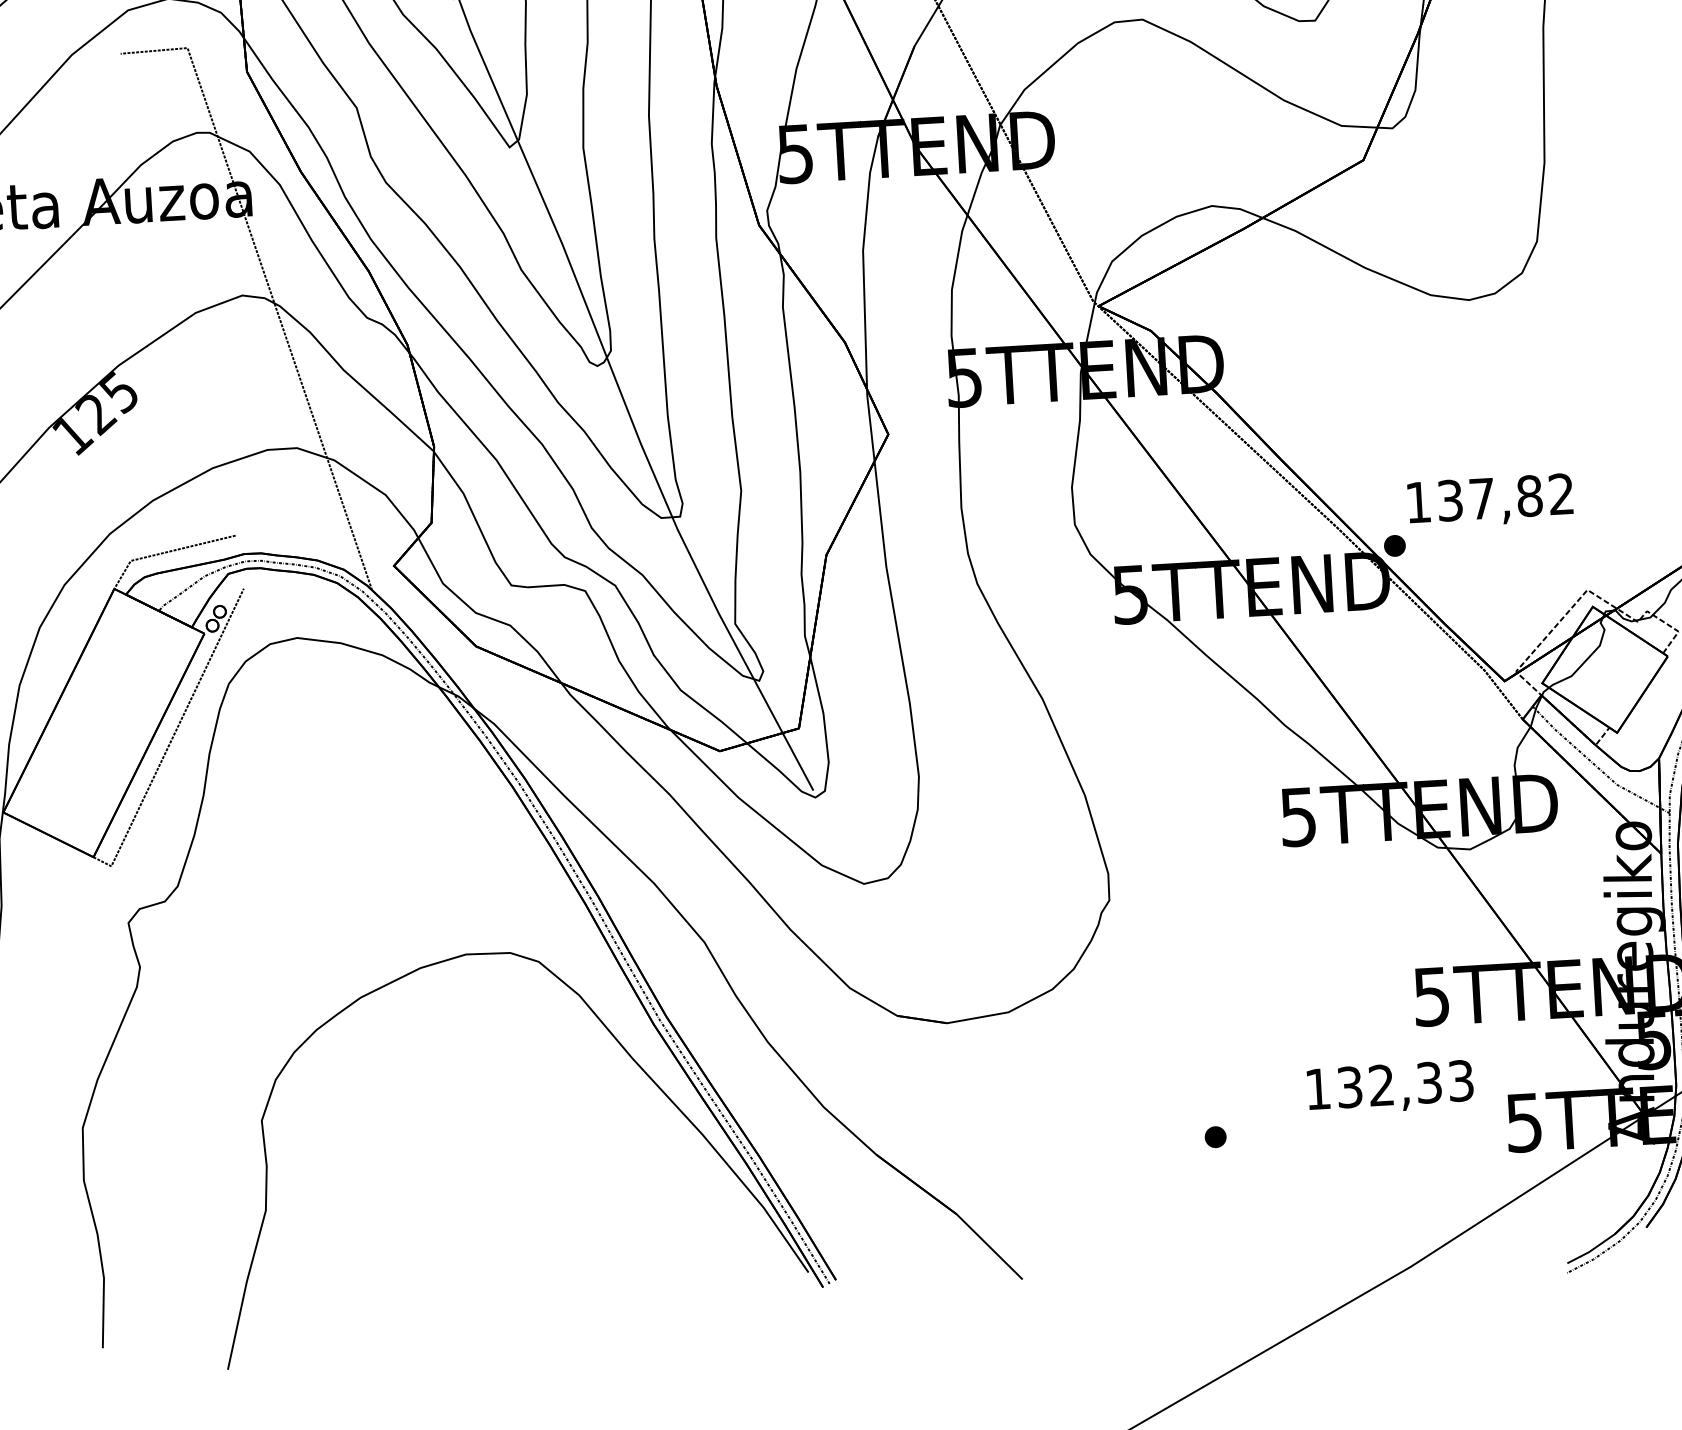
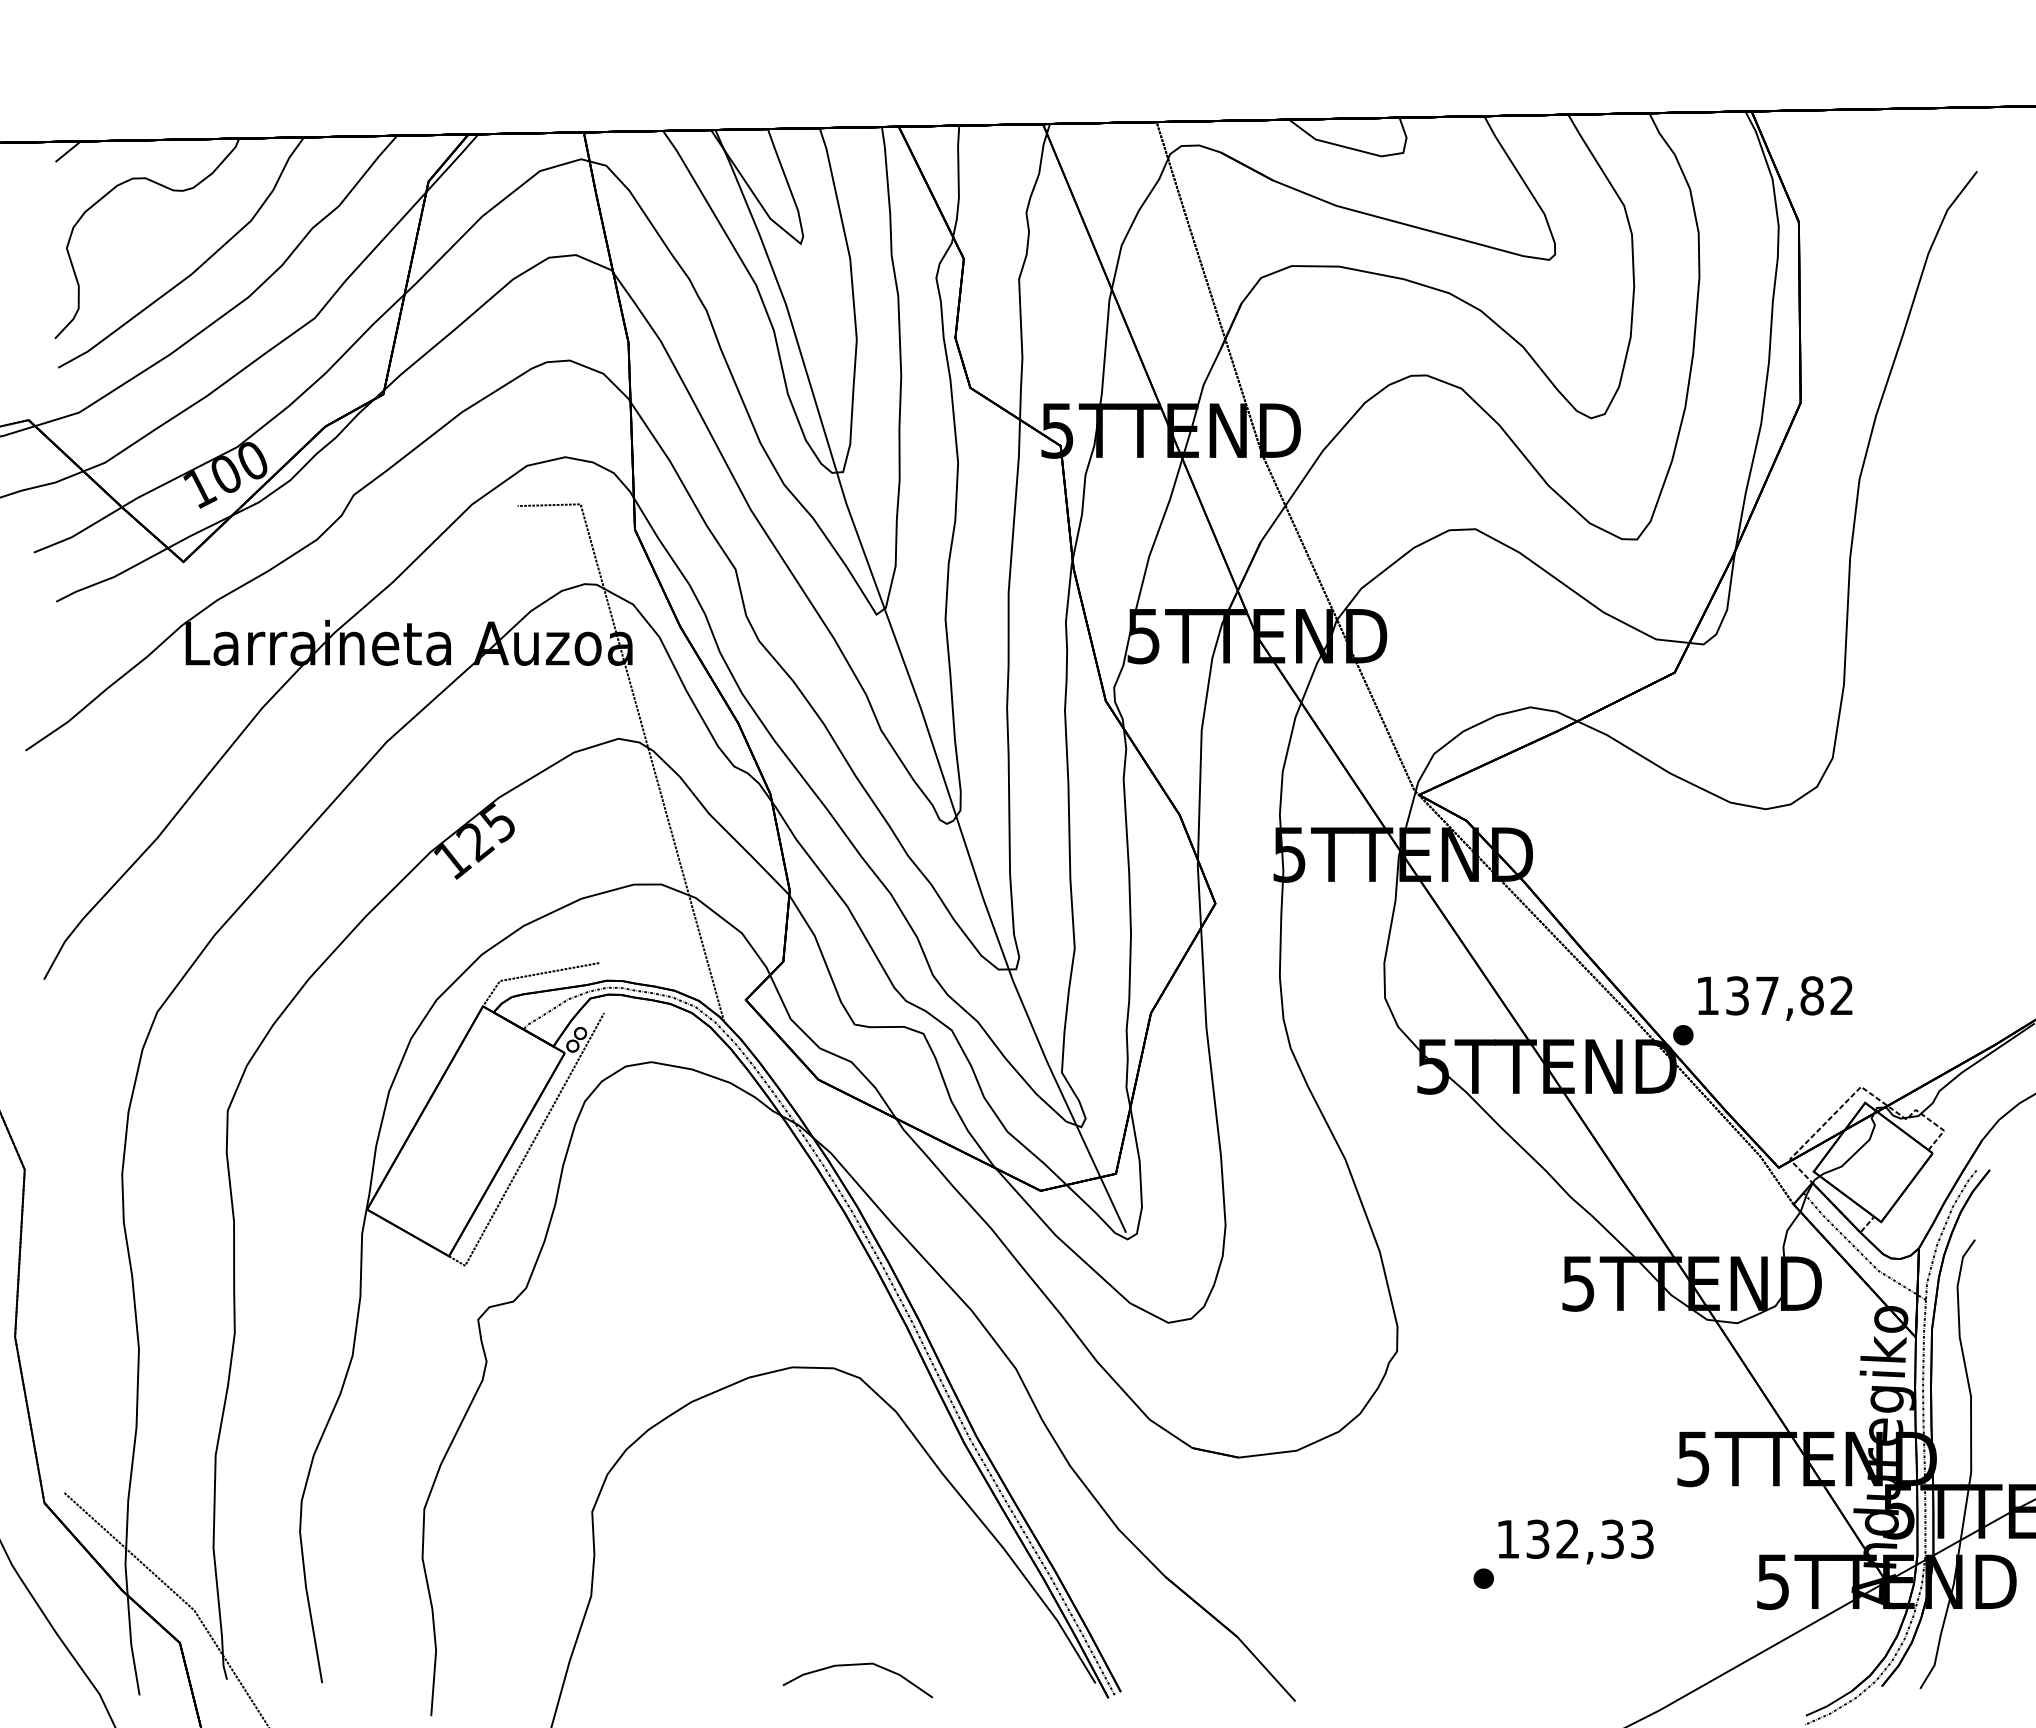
text: (1389, 1087) -> (1575, 1541), moved
curve: (553, 1268) -> (857, 1665), added

